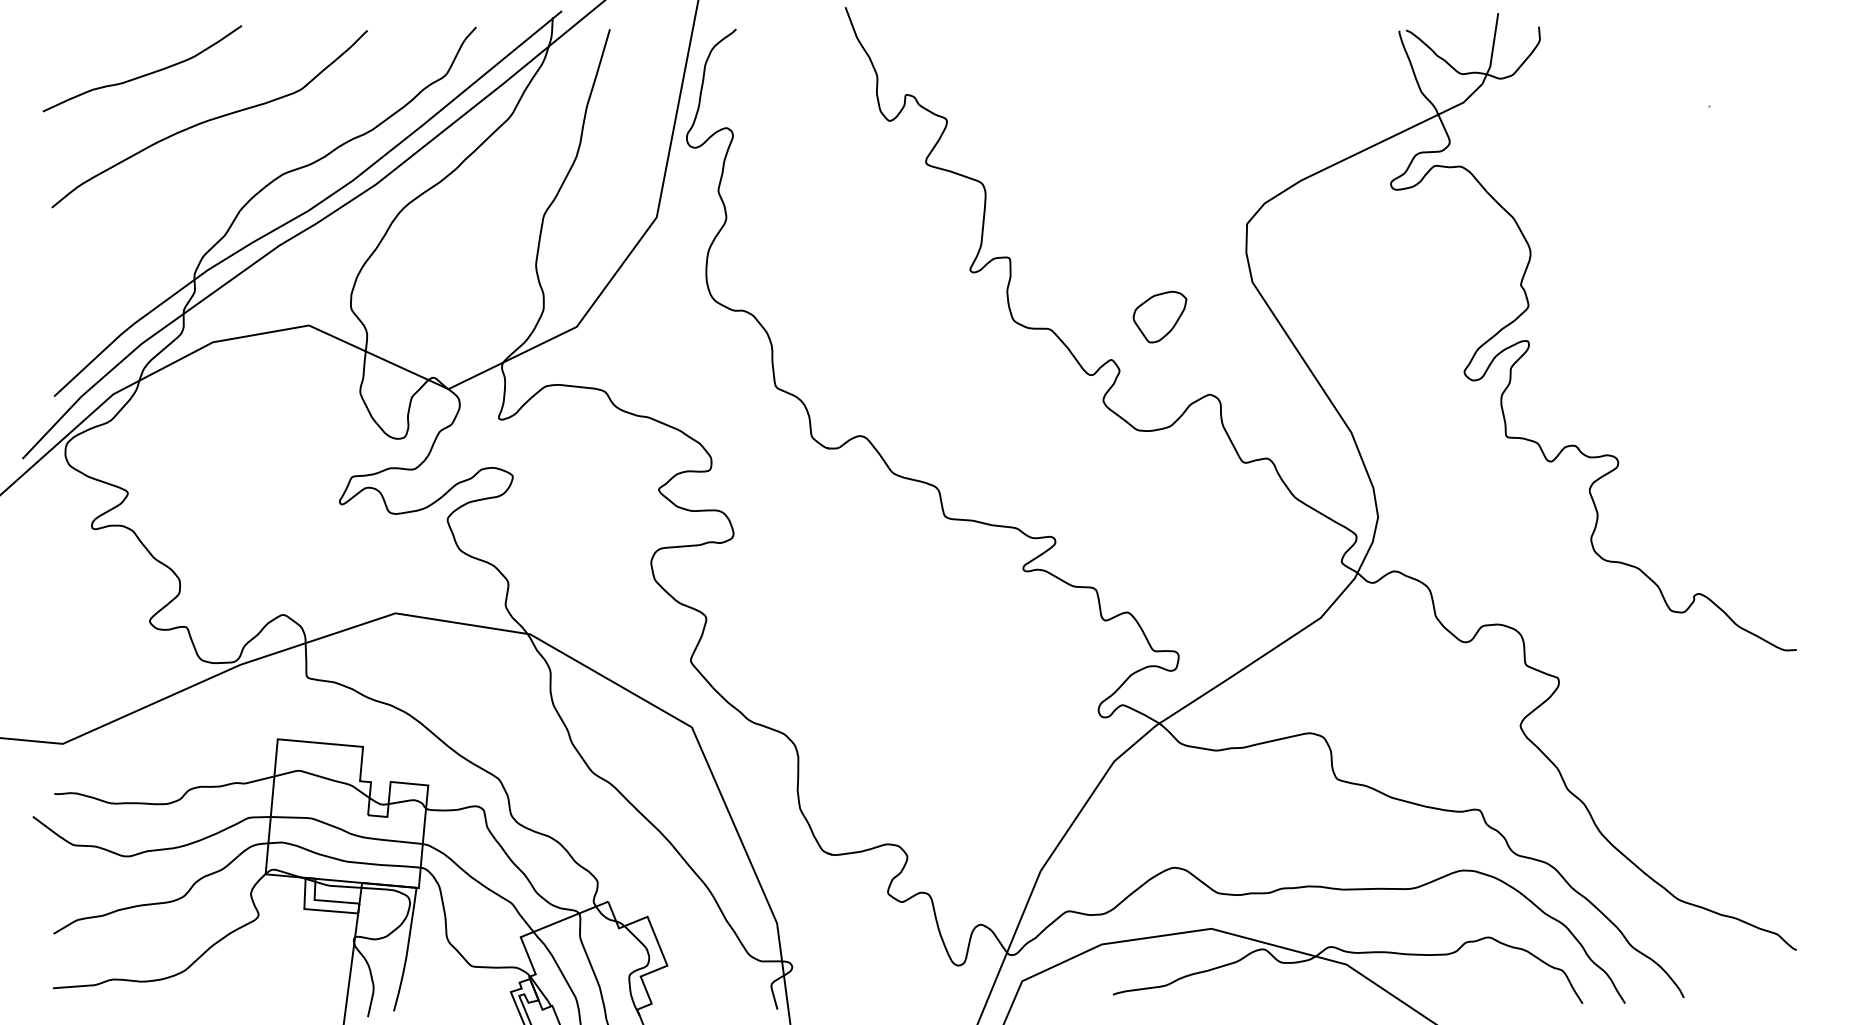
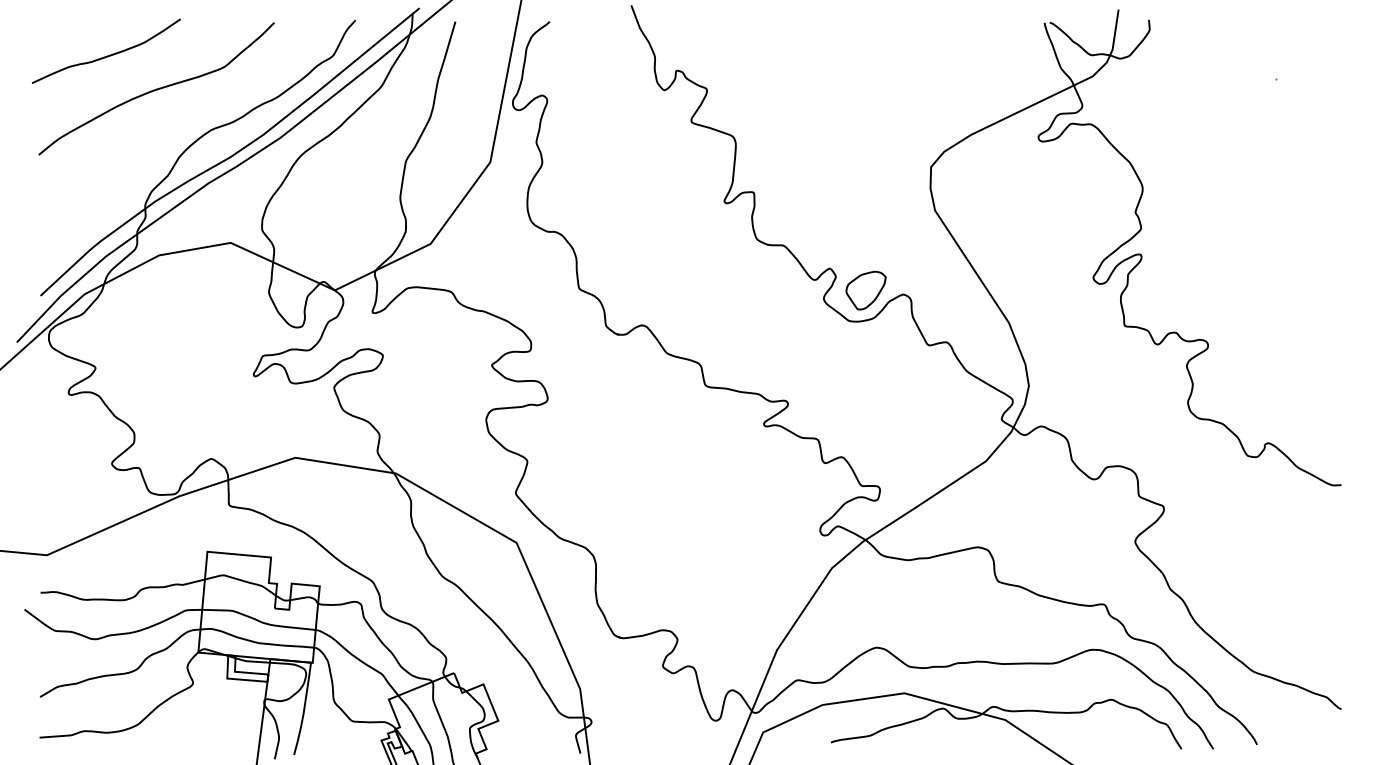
part: (1159, 316) -> (865, 290), moved

